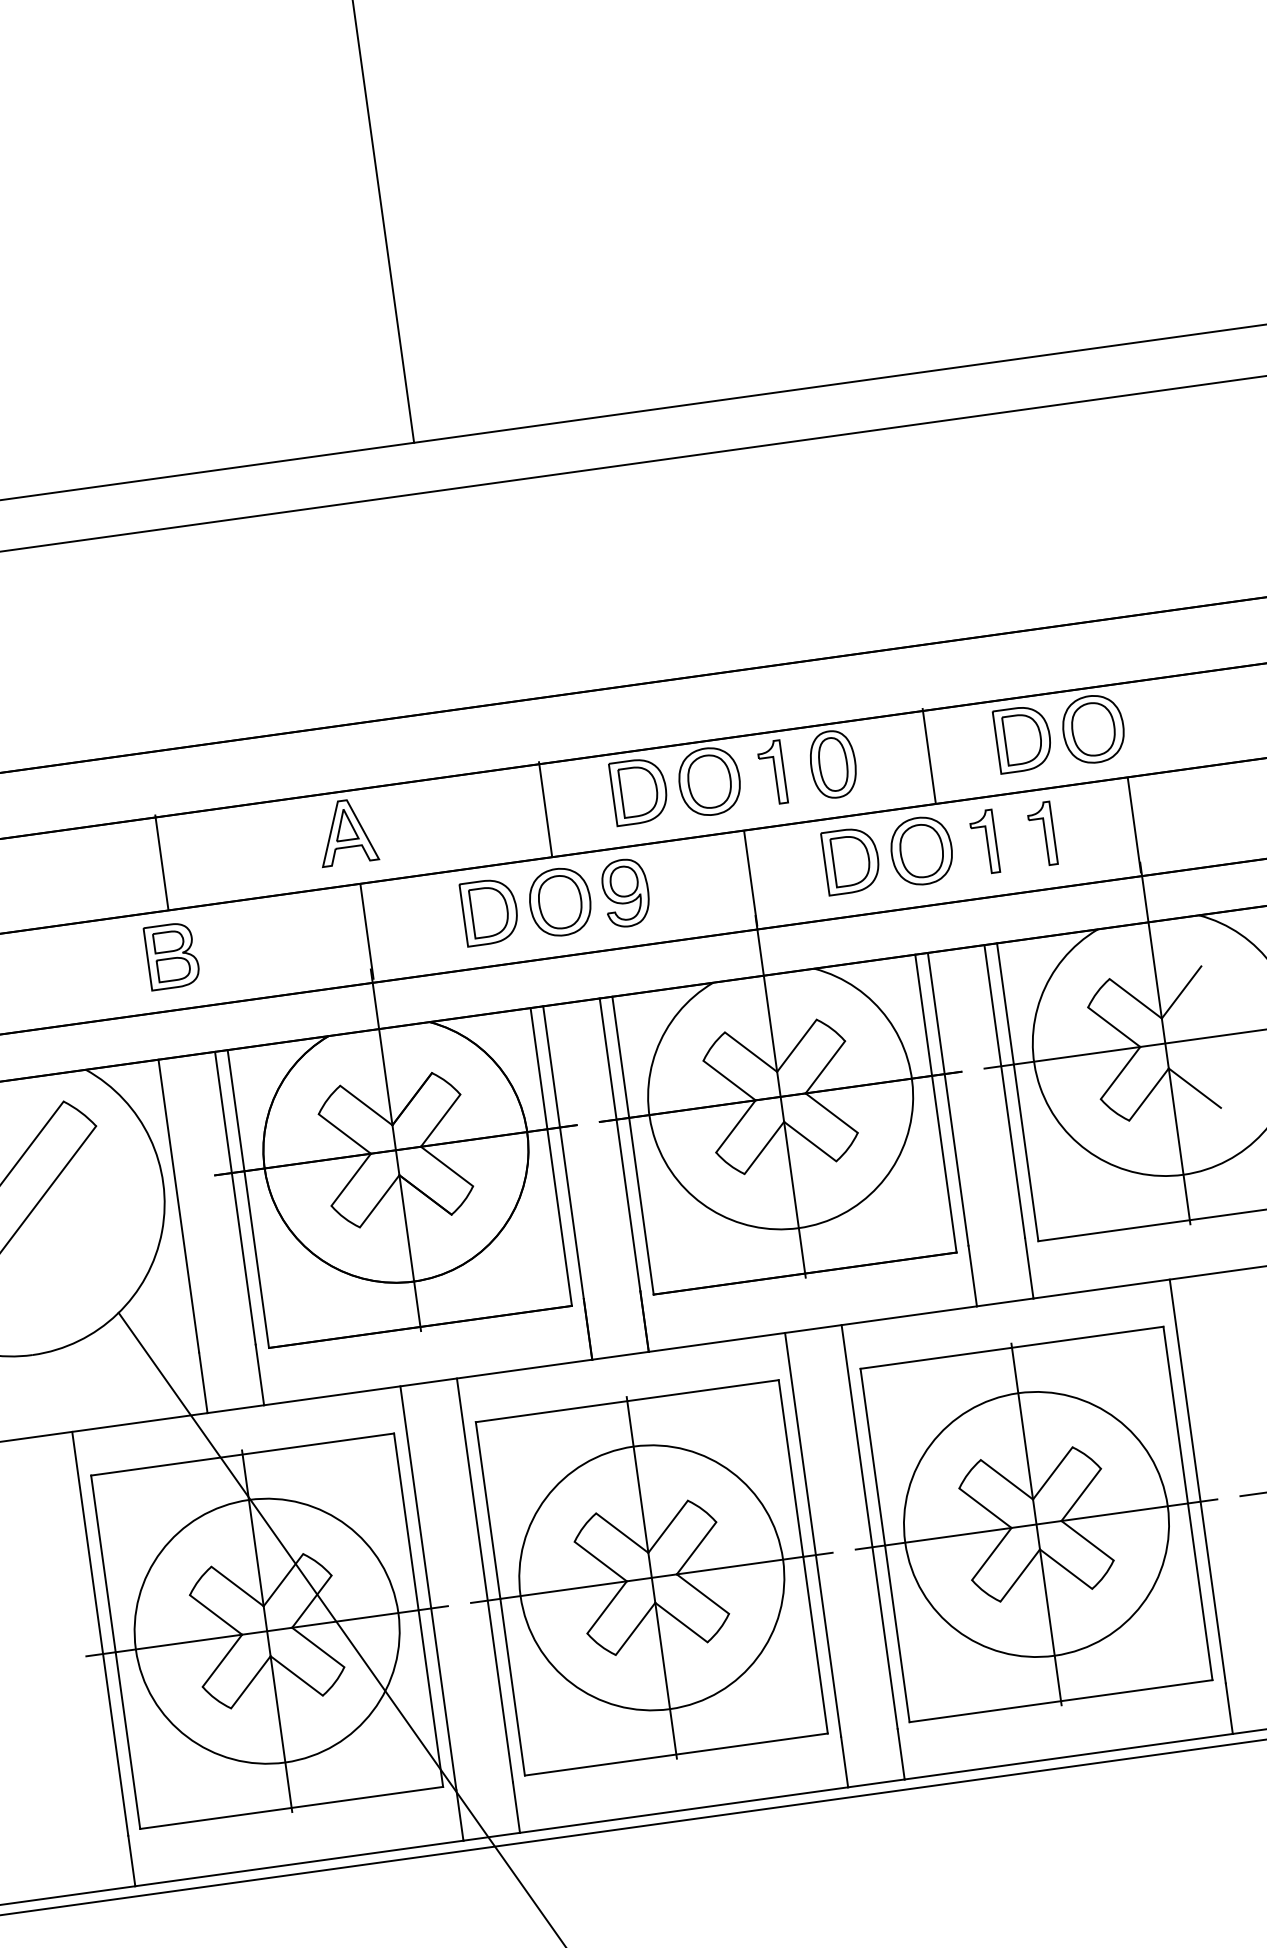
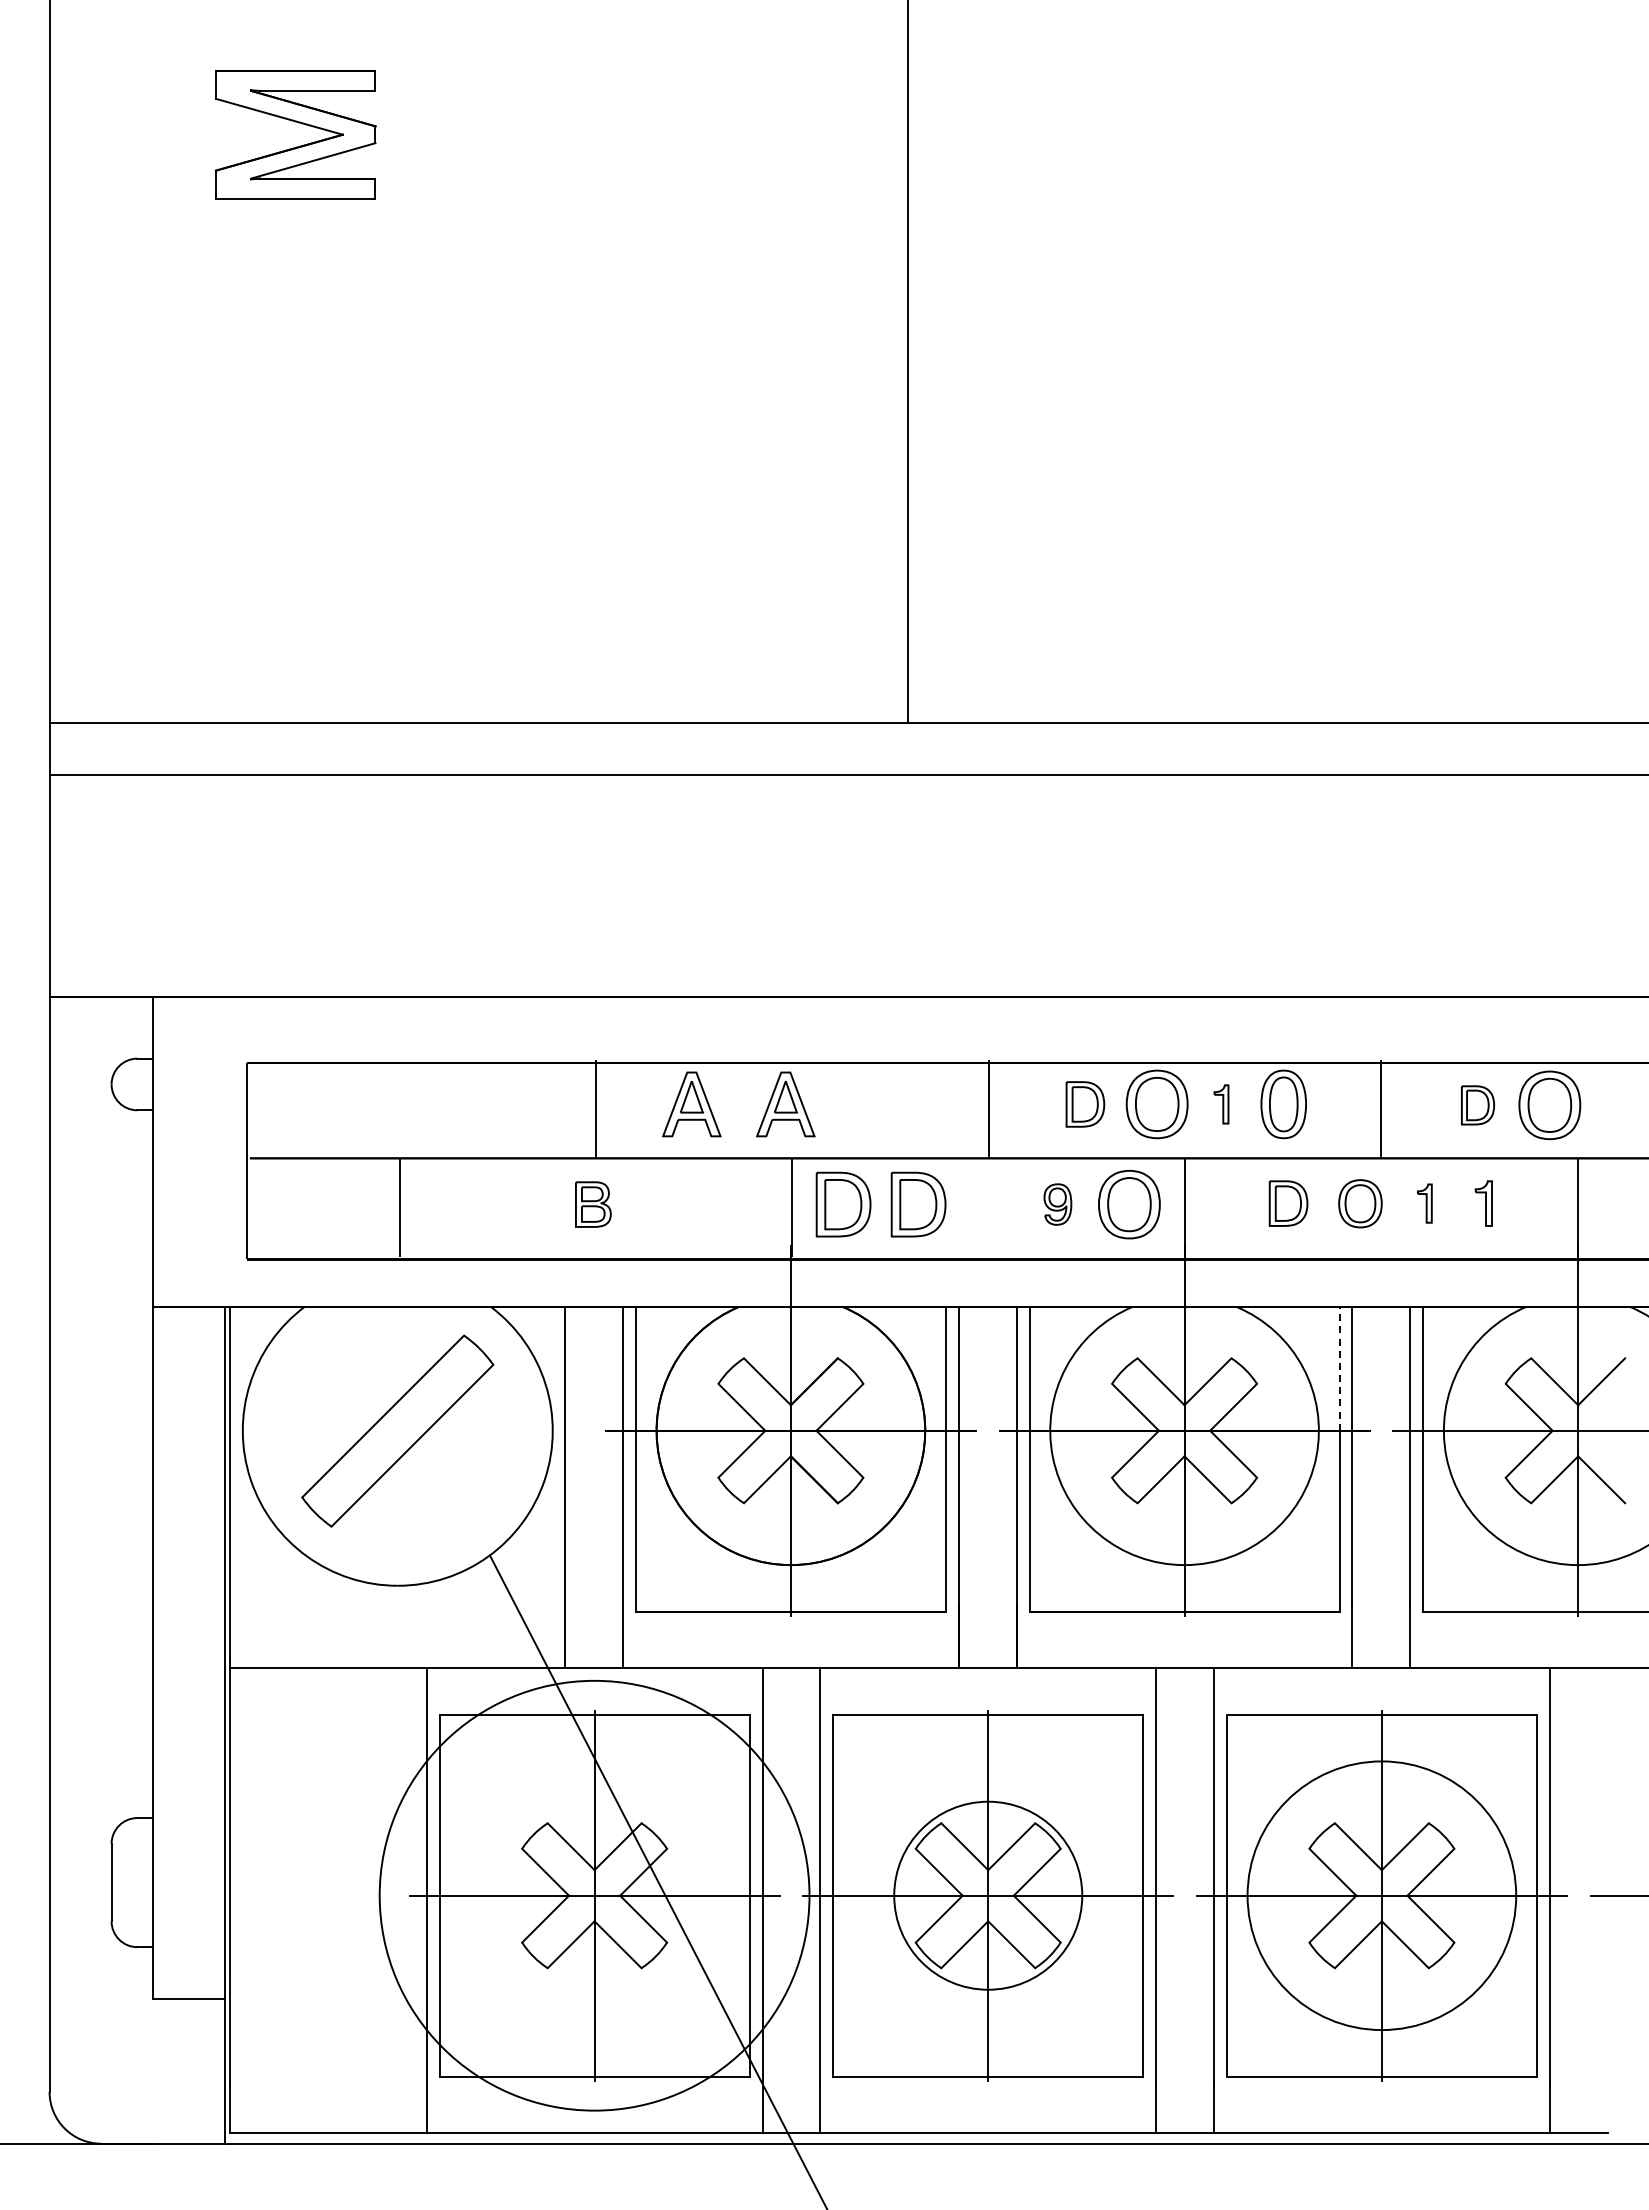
part: (1022, 739) -> (1477, 1105), size x0.6
part: (772, 773) -> (1221, 1104), size x0.6
part: (639, 791) -> (1085, 1104), size x0.7
part: (1041, 834) -> (1483, 1203), size x0.7
part: (984, 842) -> (1424, 1203), size x0.6
part: (254, 844) -> (691, 1104), added
part: (921, 850) -> (1360, 1203), size x0.7
part: (851, 860) -> (1288, 1203), size x0.7
part: (625, 892) -> (1057, 1204), size x0.6
part: (560, 902) -> (1129, 1204), moved
part: (416, 921) -> (843, 1204), added
part: (172, 955) -> (593, 1204), size x0.7
line: (923, 1014) -> (1339, 1368), solid -> dashed
circle: (651, 1577) -> (987, 1895), size x0.7
circle: (267, 1631) -> (594, 1895), size x1.6

